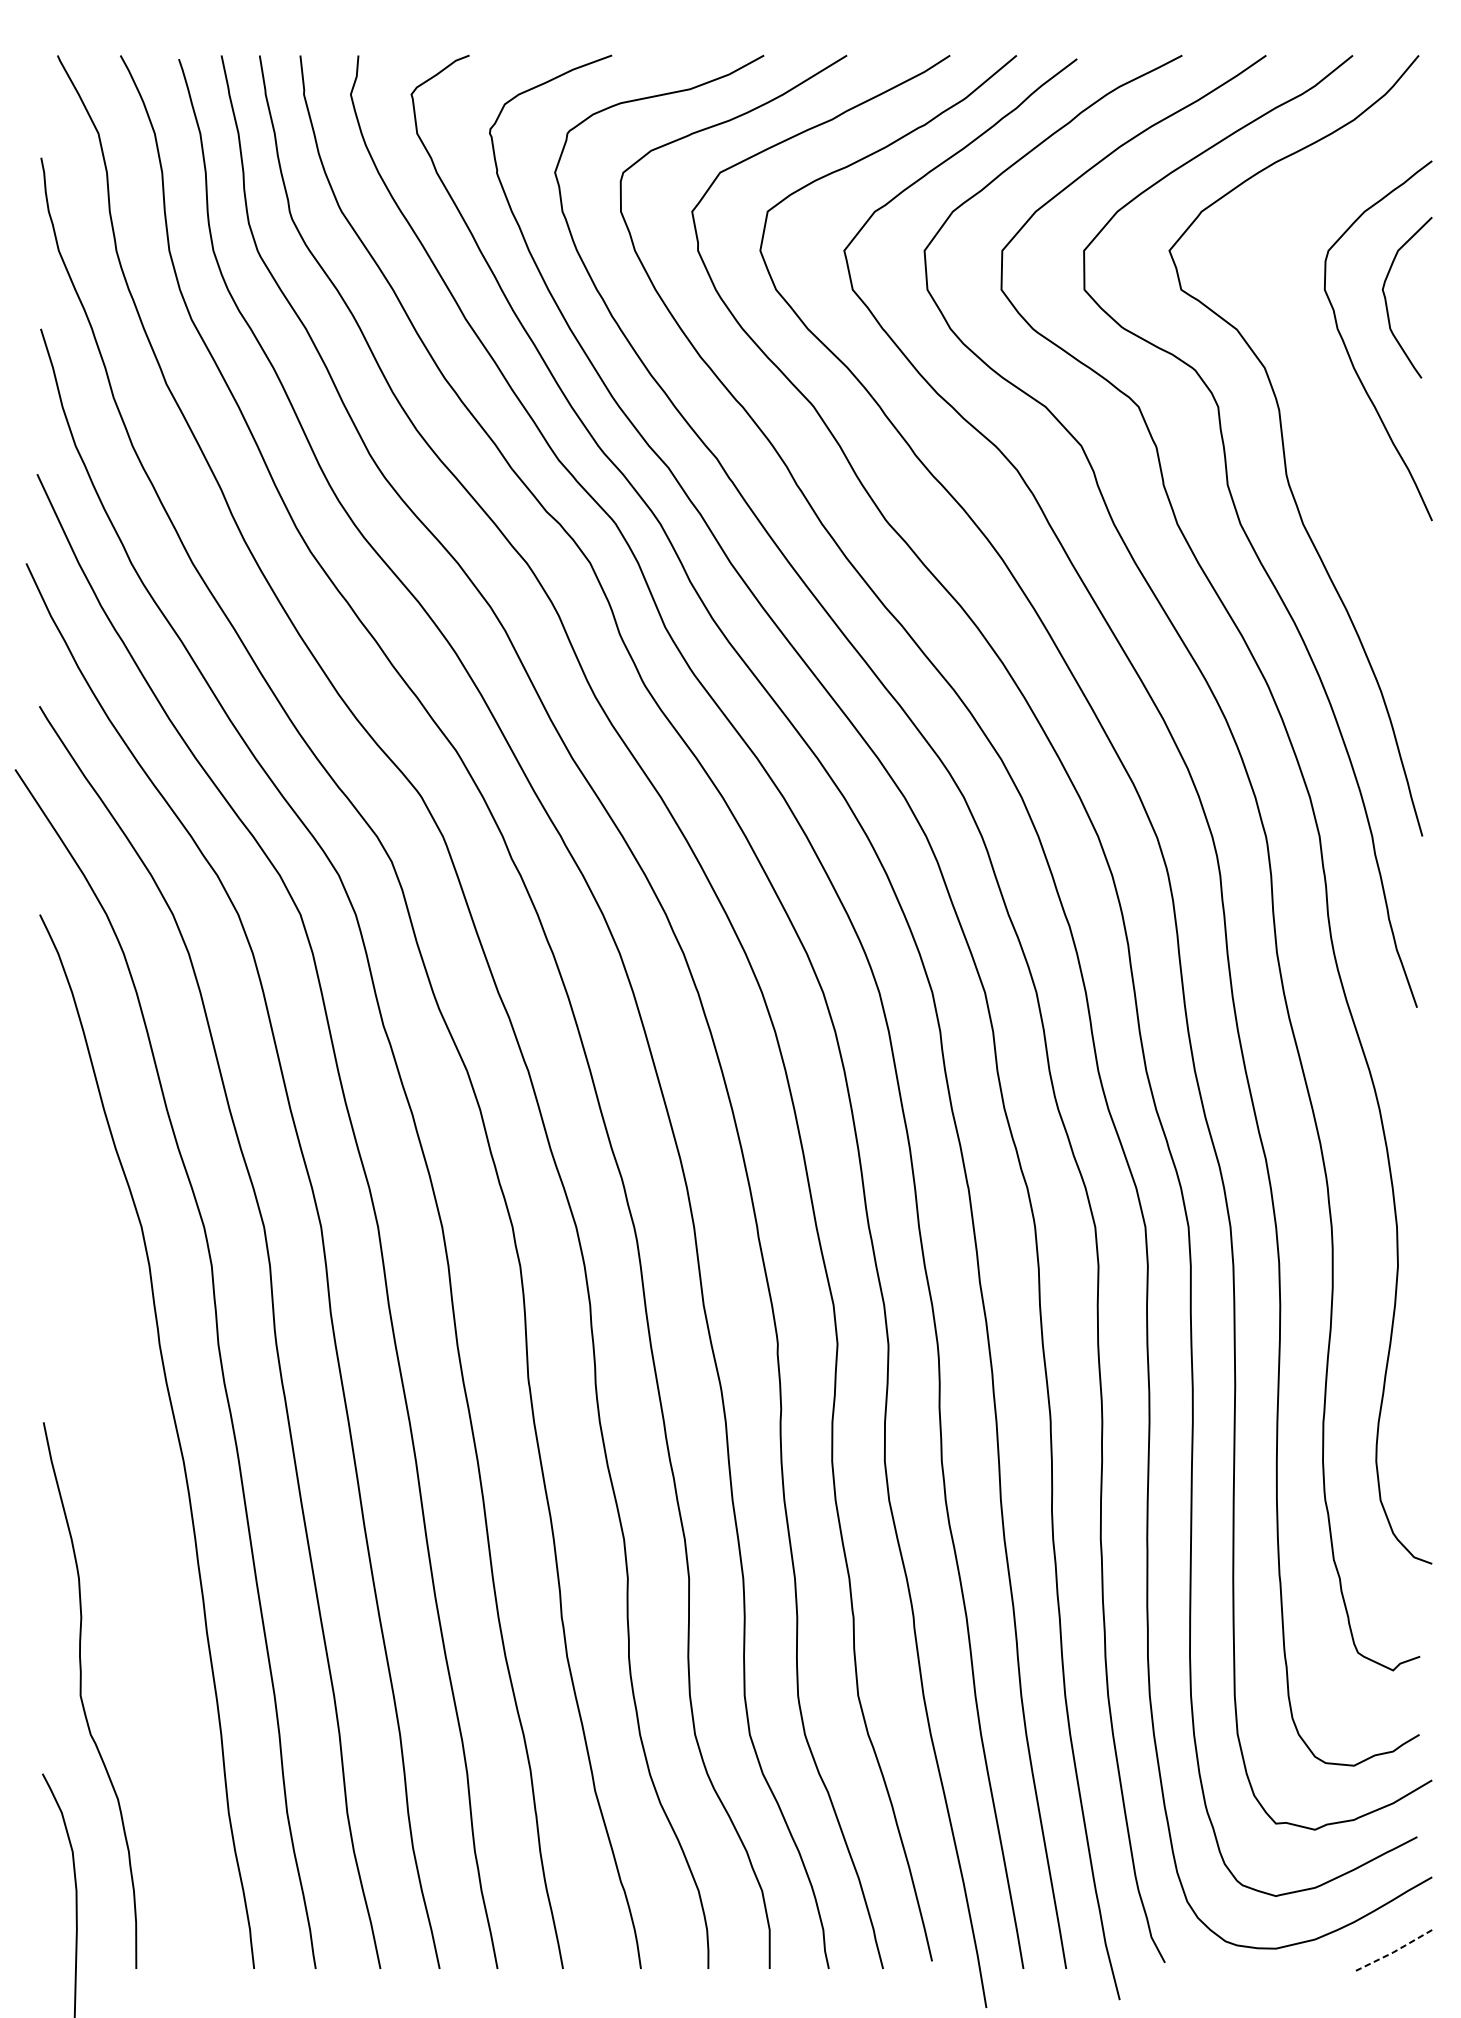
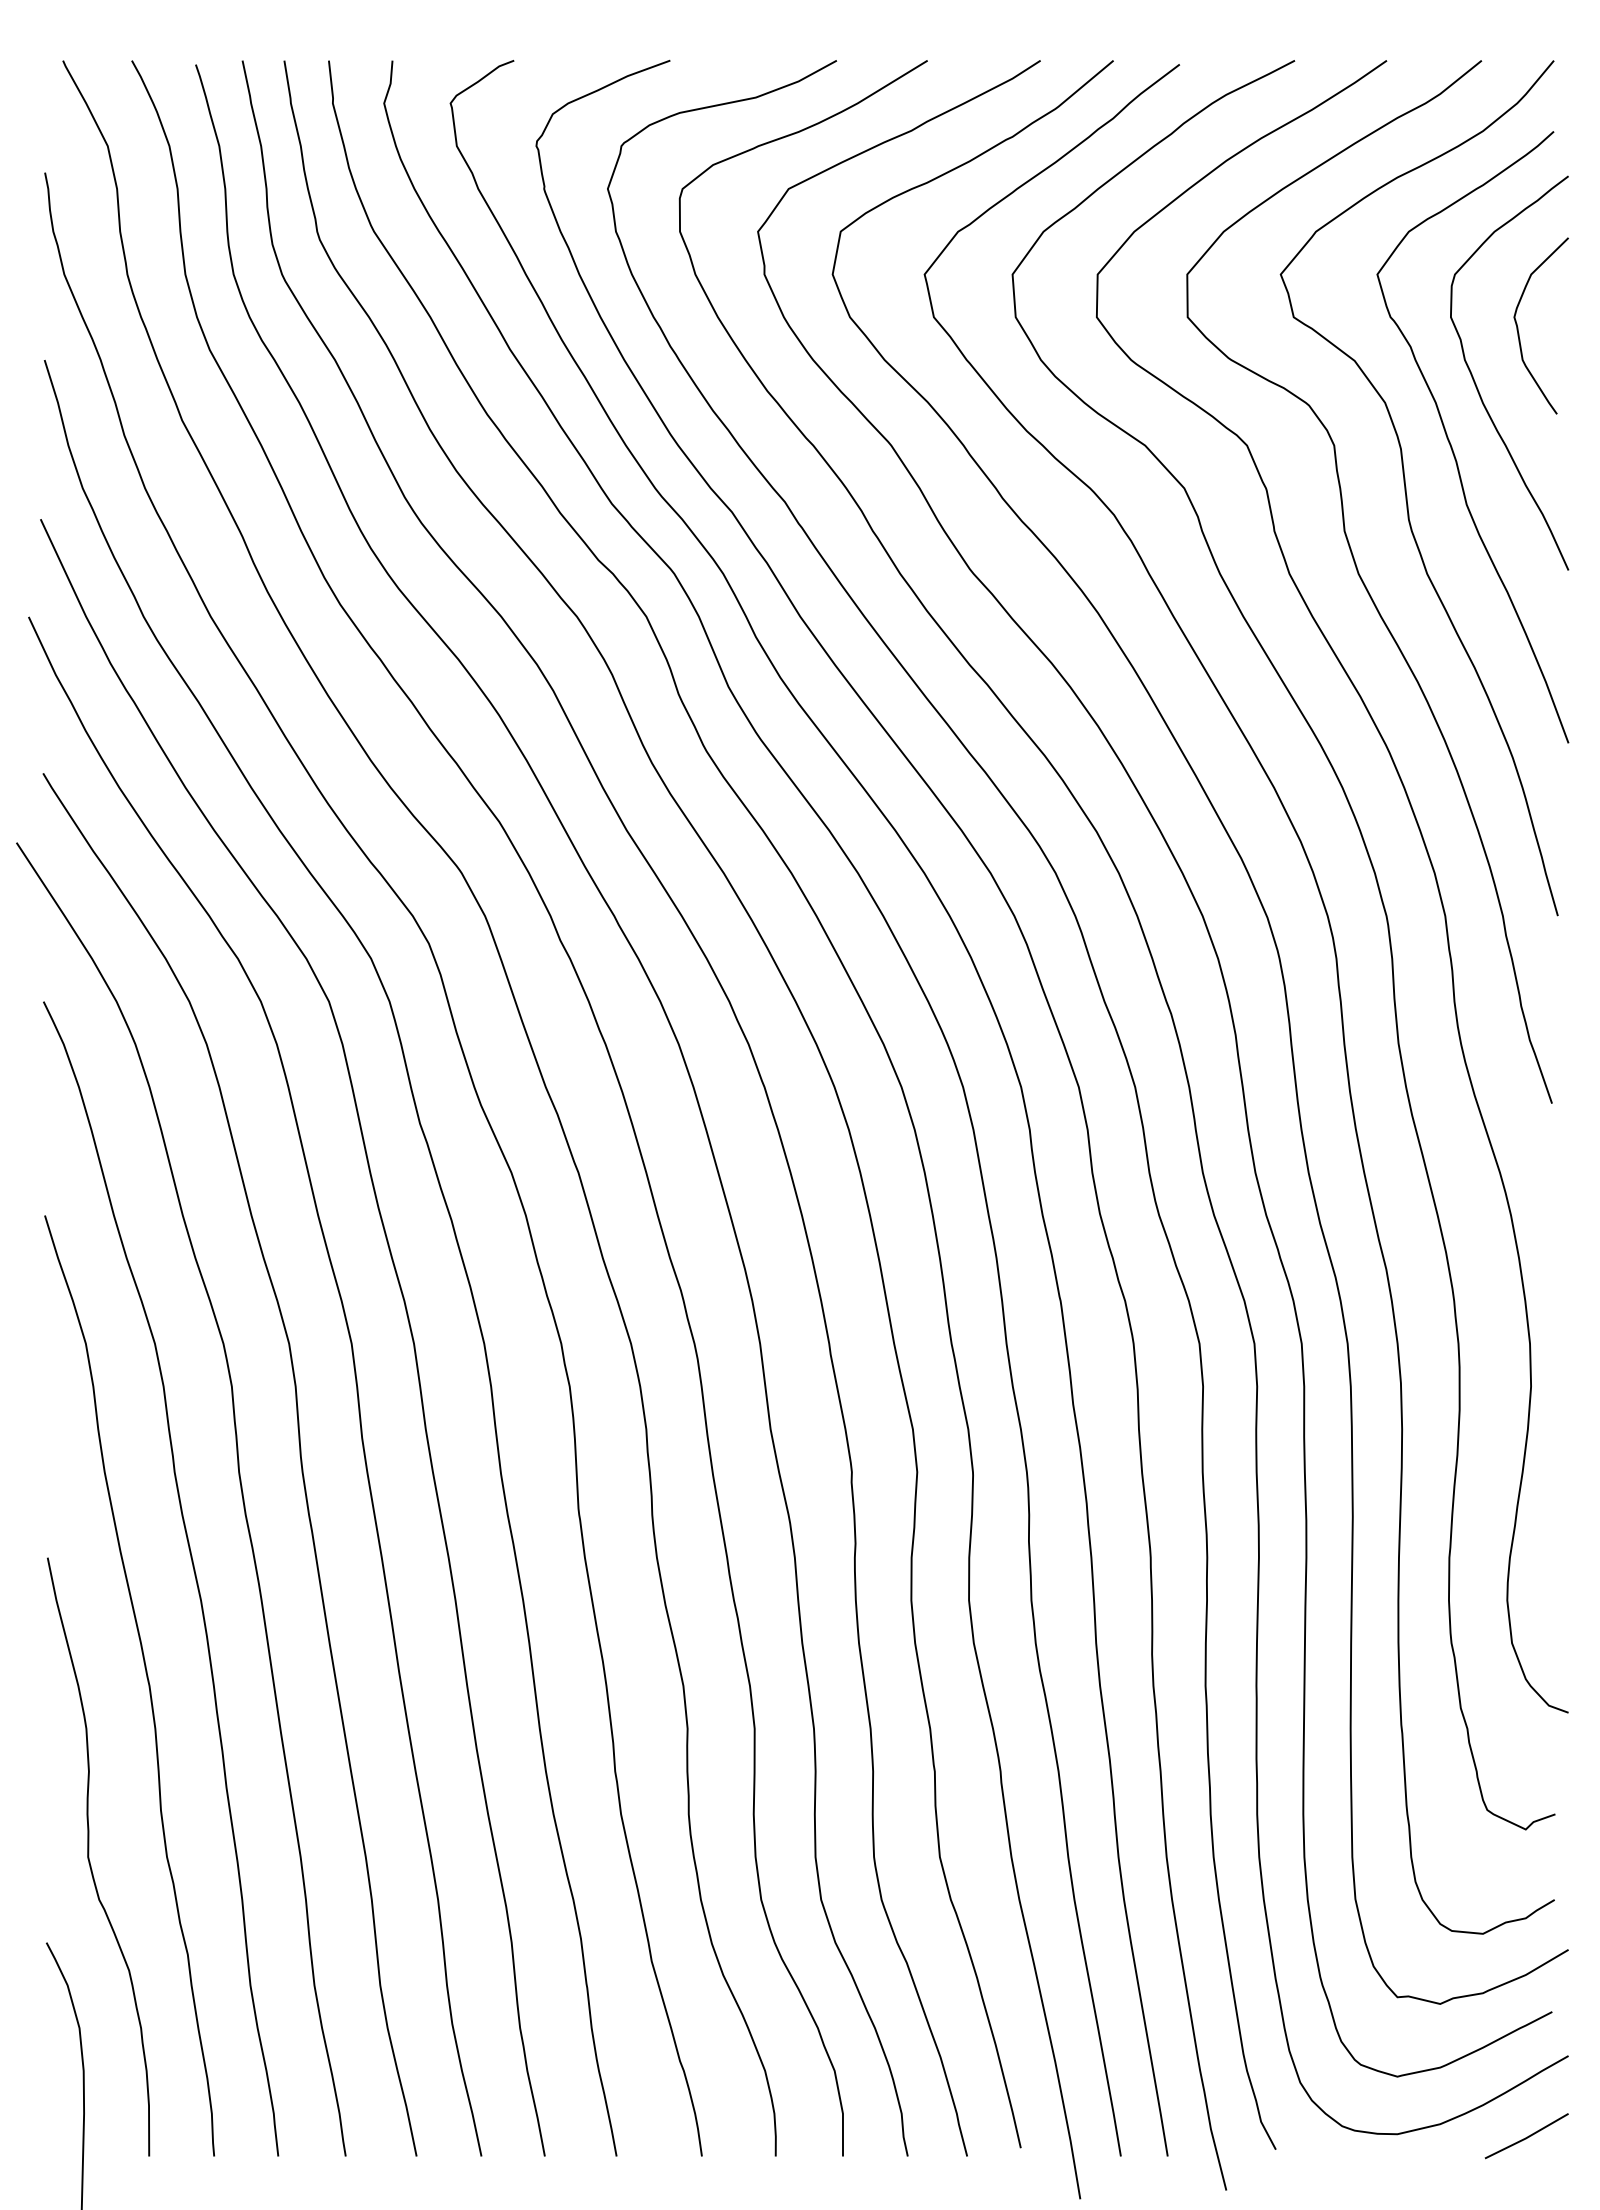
curve: (1326, 407) -> (1452, 446), added
curve: (134, 1536) -> (147, 1682), added
line: (1393, 1952) -> (1526, 2138), dashed -> solid

